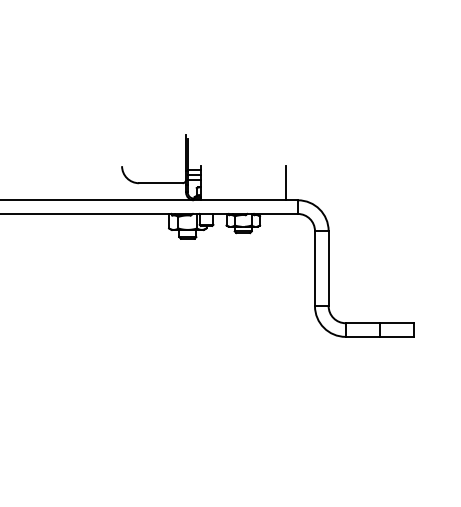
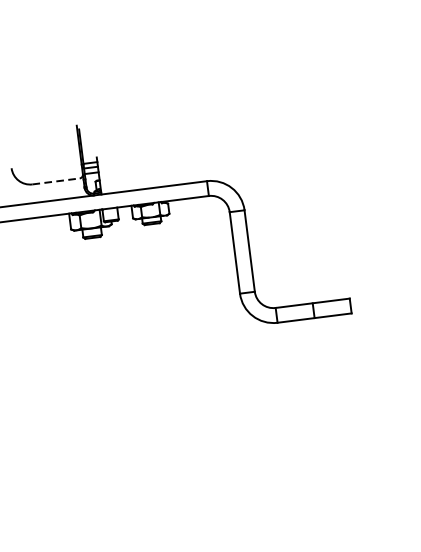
line: (160, 183) -> (55, 181), solid -> dashed
line: (285, 183) -> (191, 164), removed

